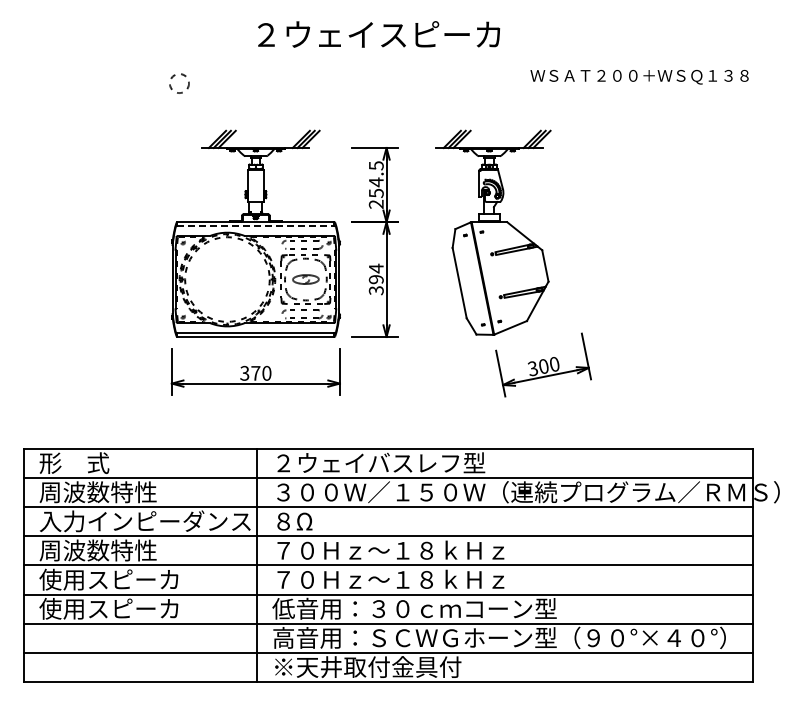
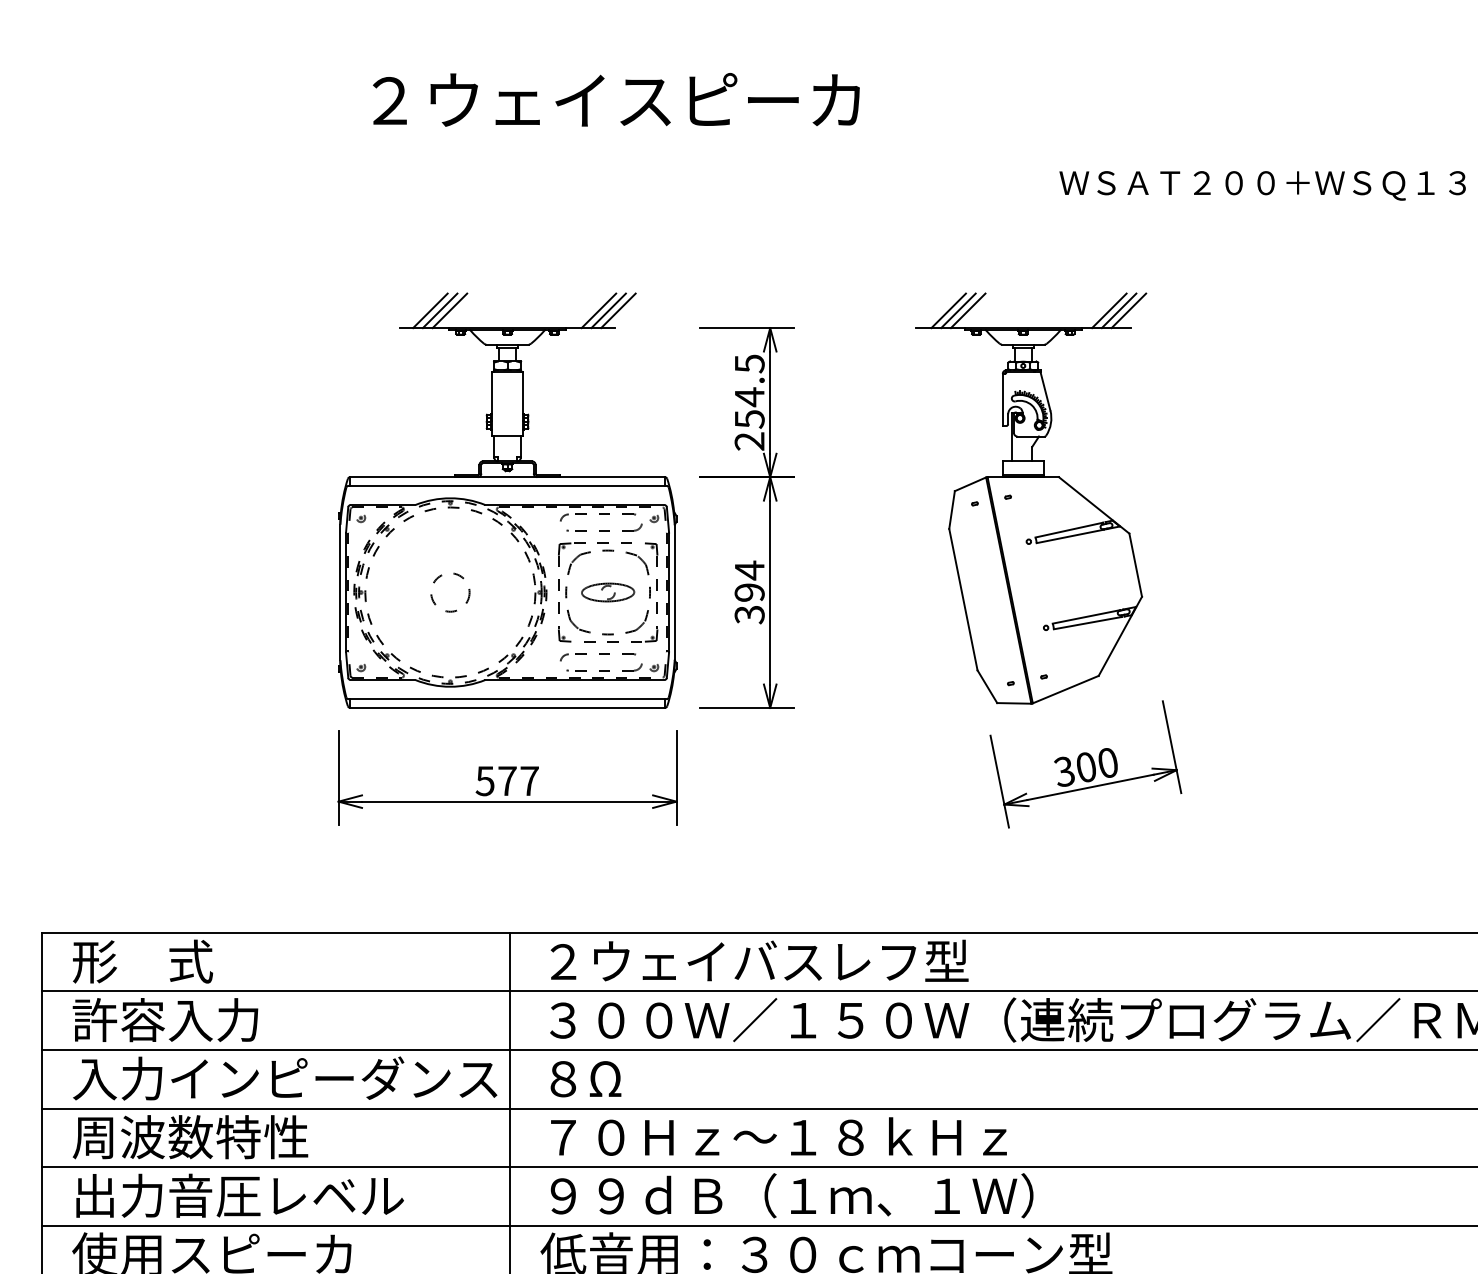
text: (379, 34) -> (617, 99), moved
circle: (179, 83) -> (450, 592), moved
line: (256, 226) -> (508, 485), dashed -> solid
part: (493, 232) -> (1031, 497), moved
text: (255, 372) -> (506, 779), 370 -> 577
text: (97, 492) -> (189, 1020), 周波数特性 -> 許容入力
text: (121, 579) -> (237, 1195), 使用スピーカ -> 出力音圧レベル
text: (397, 579) -> (792, 1195), ７０Ｈｚ～１８ｋＨｚ -> ９９ｄＢ（１ｍ、１Ｗ）

